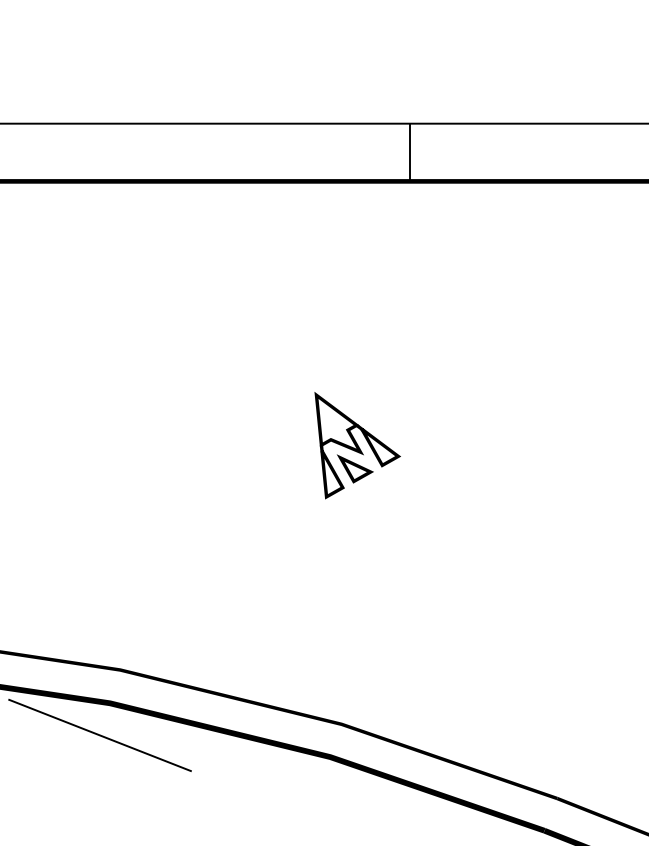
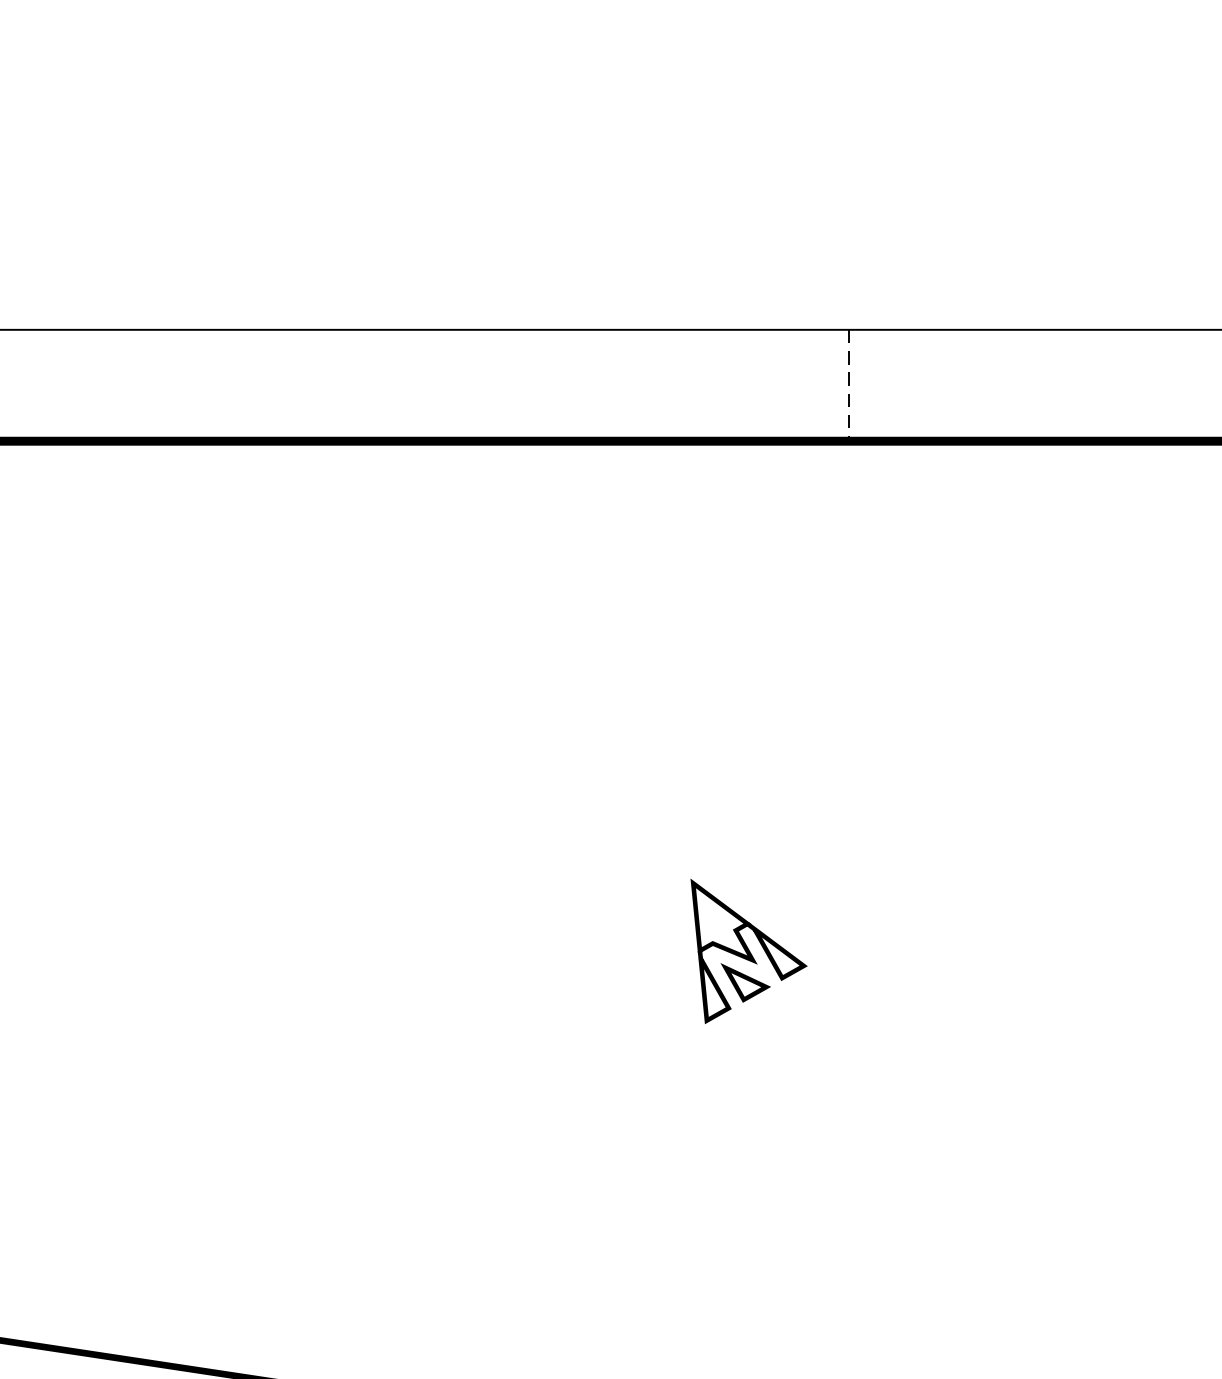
line: (409, 152) -> (849, 385), solid -> dashed
part: (357, 445) -> (748, 950), size x0.7

